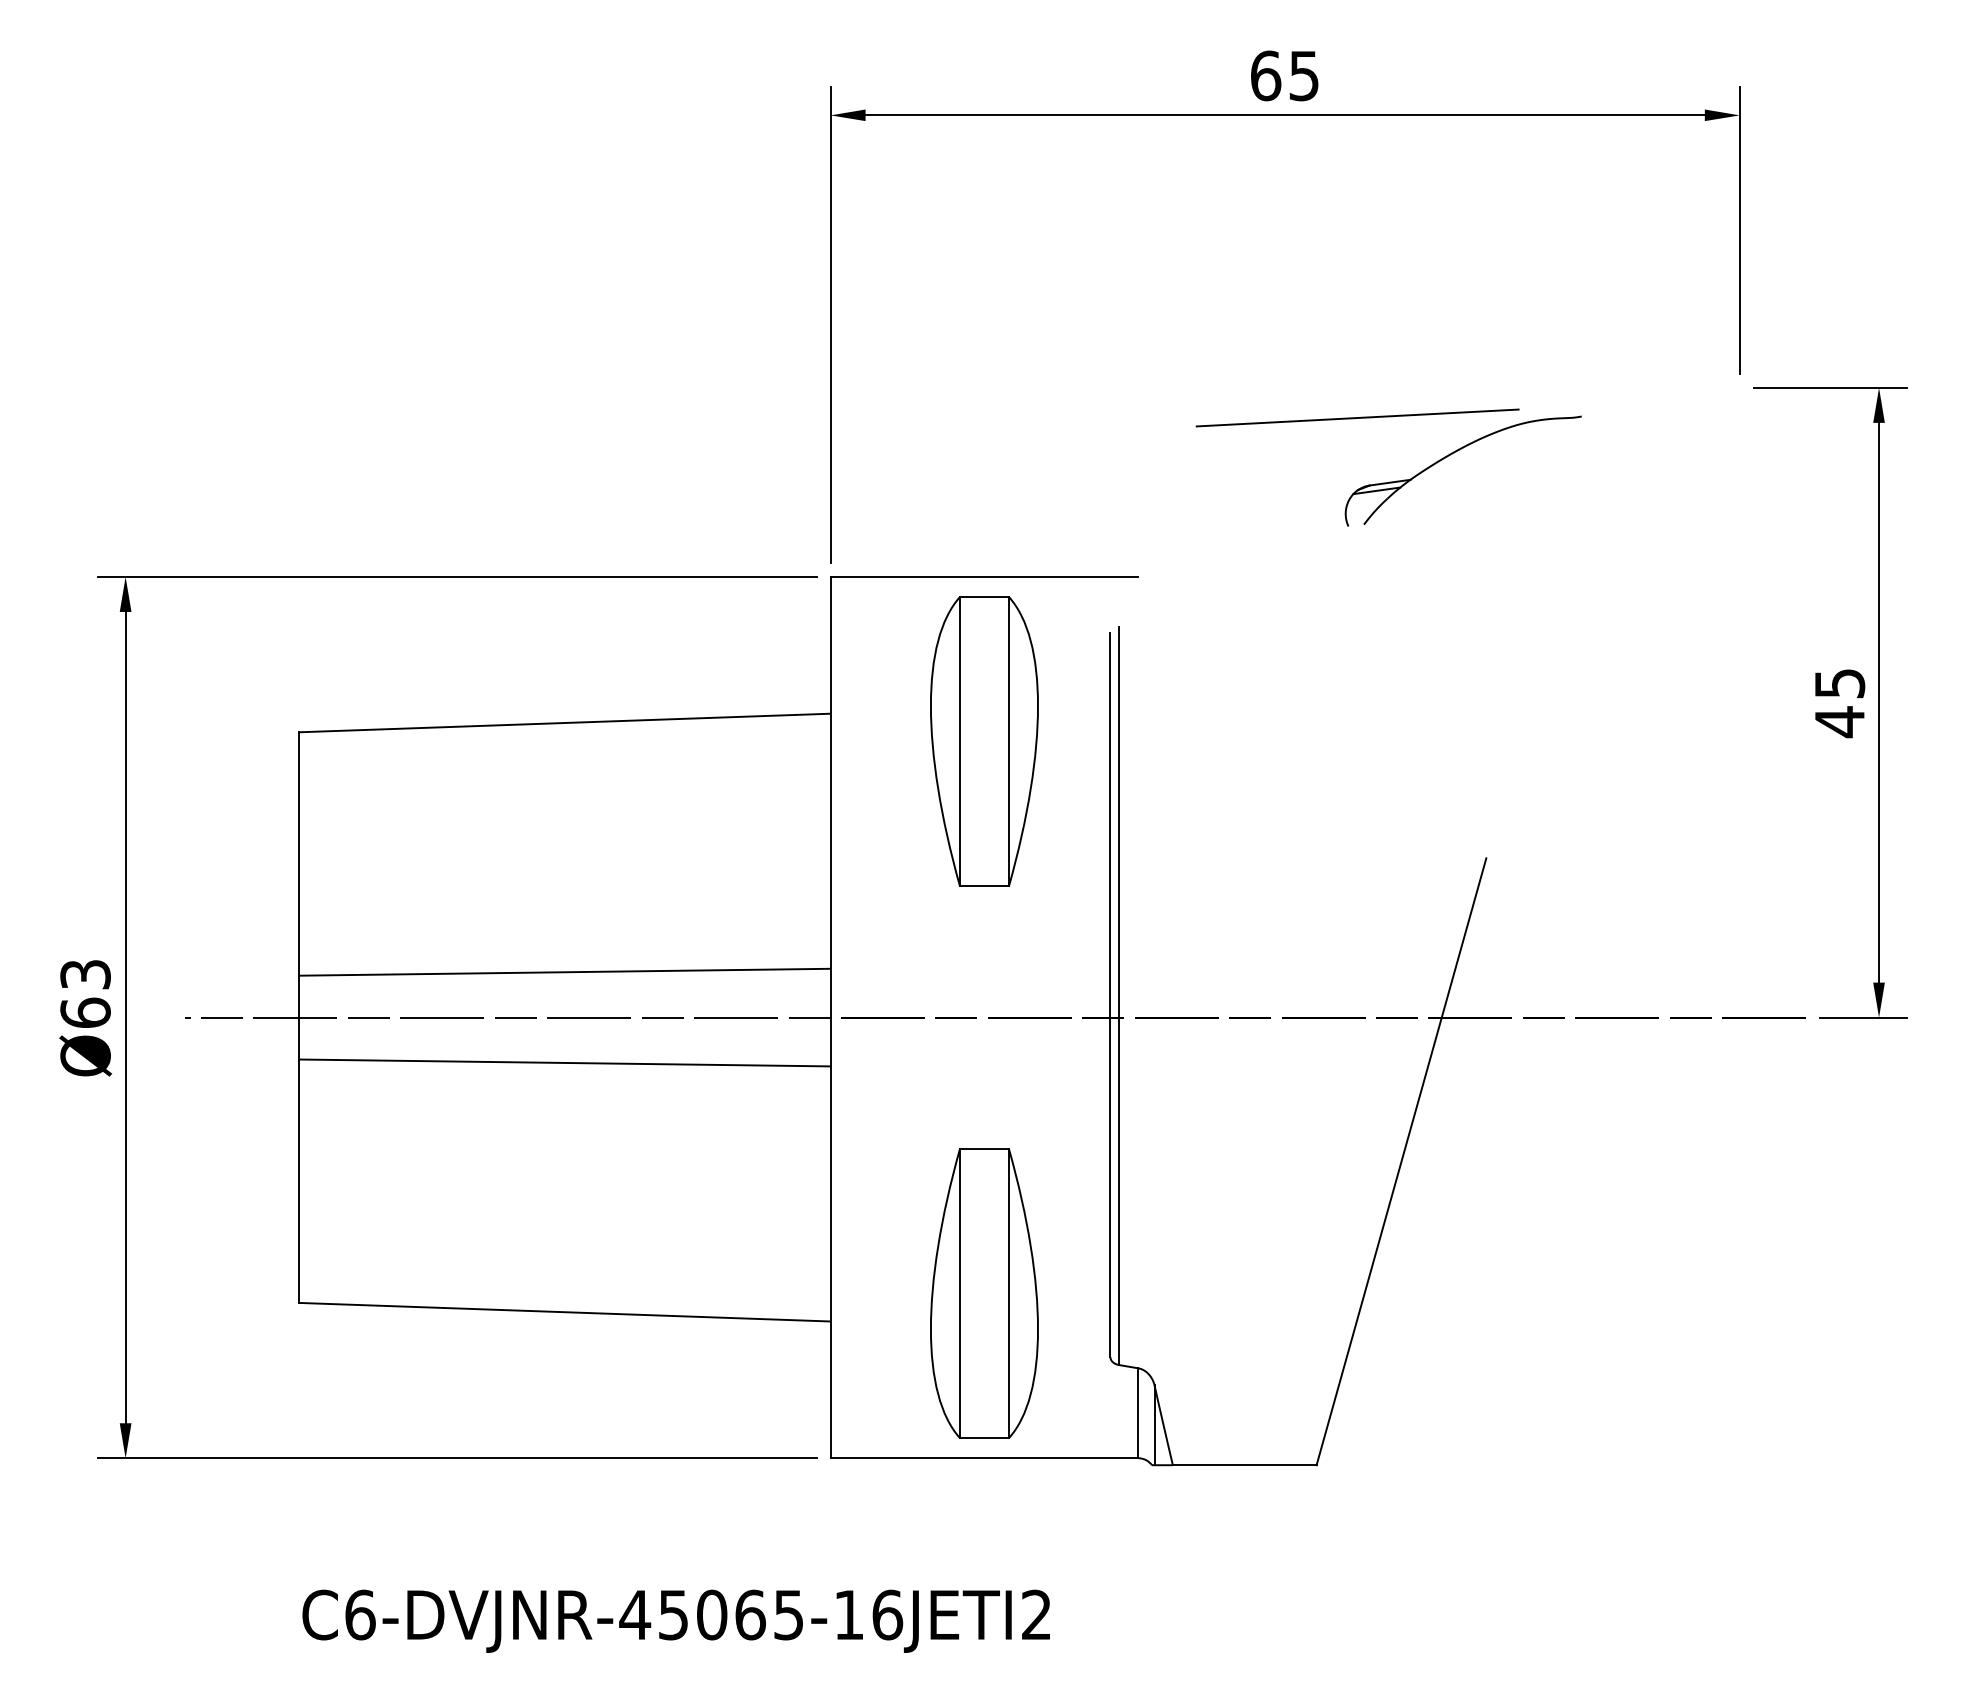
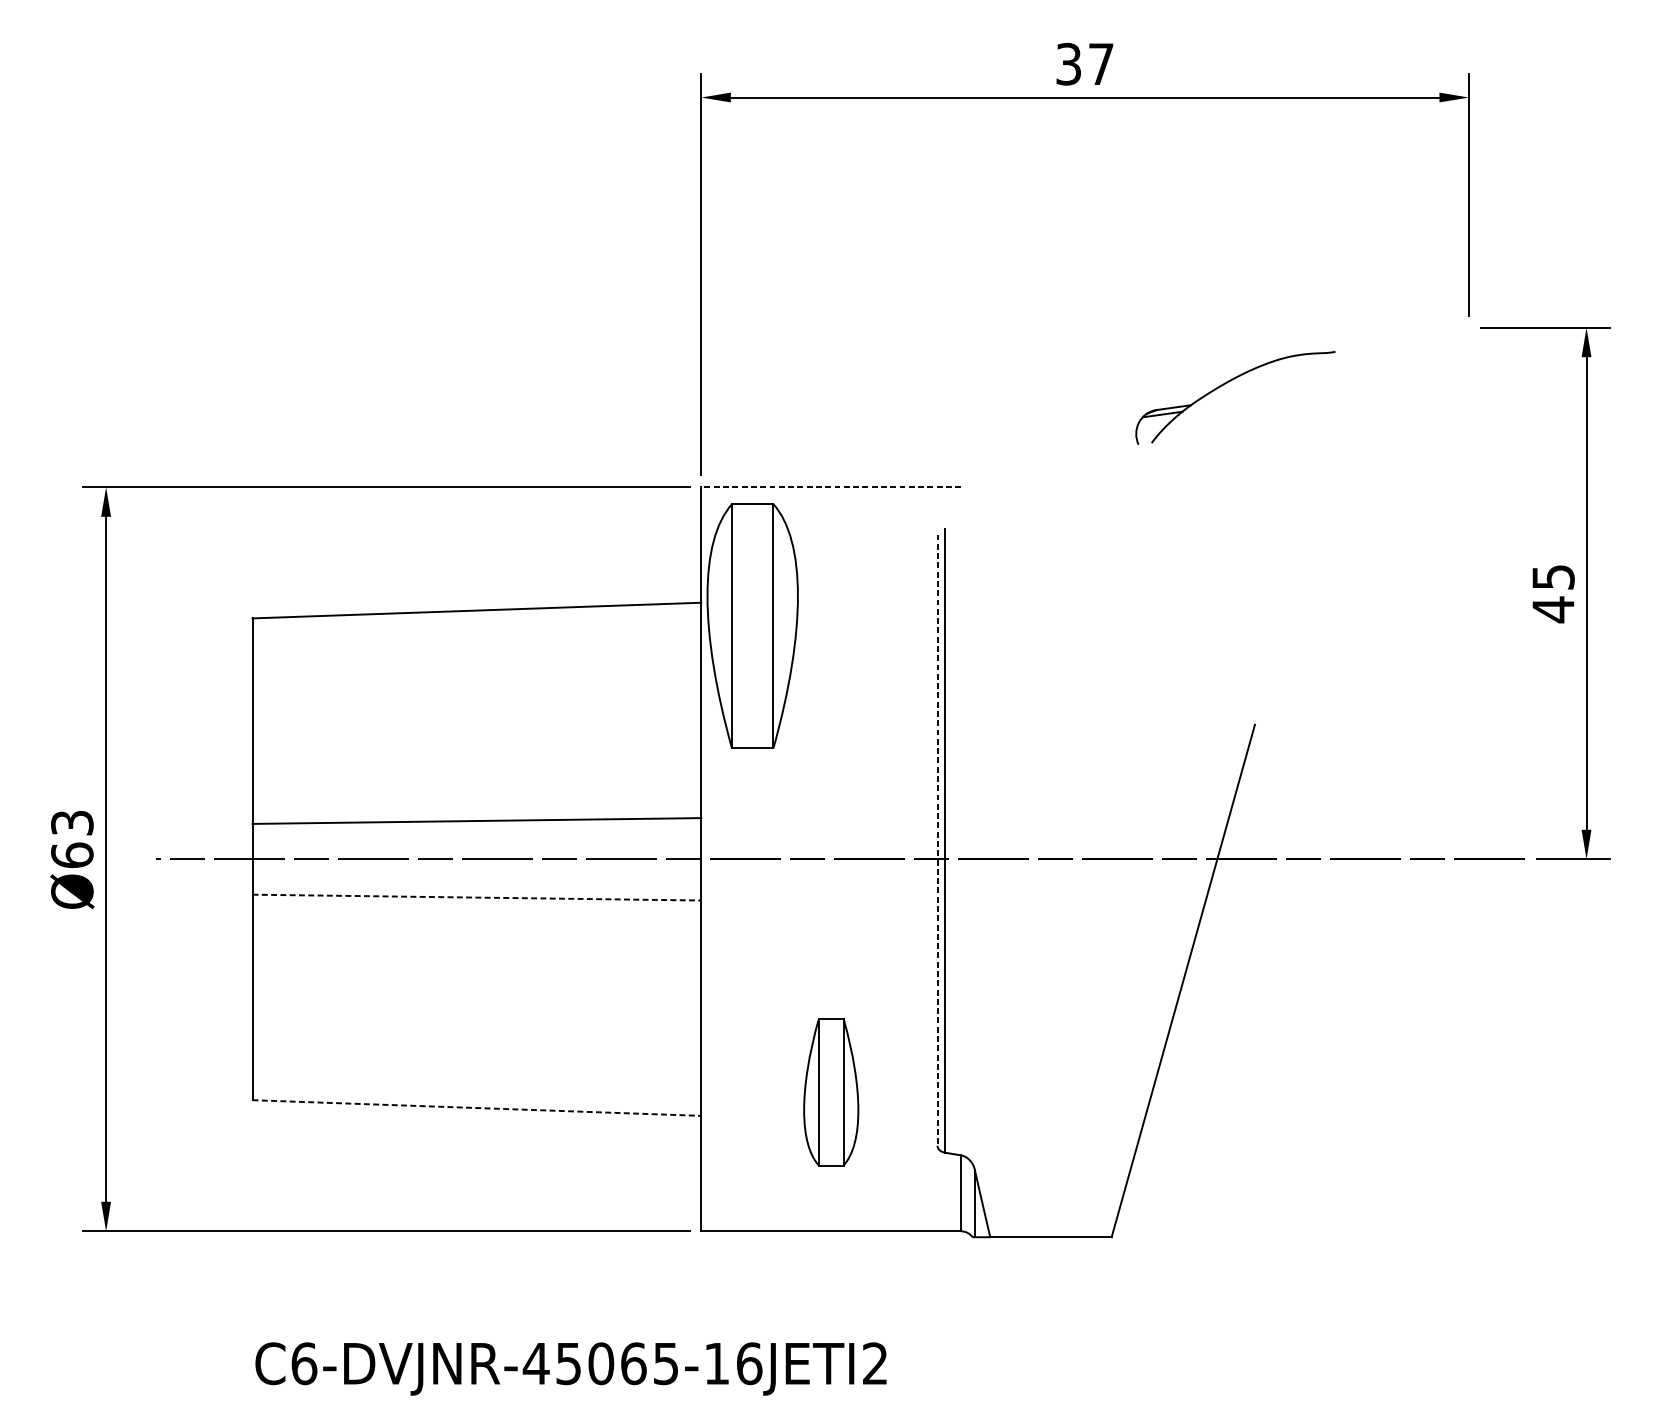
text: (1284, 75) -> (1084, 63), 65 -> 37
line: (1357, 417) -> (1146, 352), removed
line: (984, 576) -> (831, 486), solid -> dashed
part: (984, 741) -> (752, 626), moved
line: (1110, 994) -> (937, 839), solid -> dashed
line: (564, 1062) -> (476, 897), solid -> dashed
part: (984, 1293) -> (831, 1092), size x0.6
line: (564, 1312) -> (476, 1108), solid -> dashed

